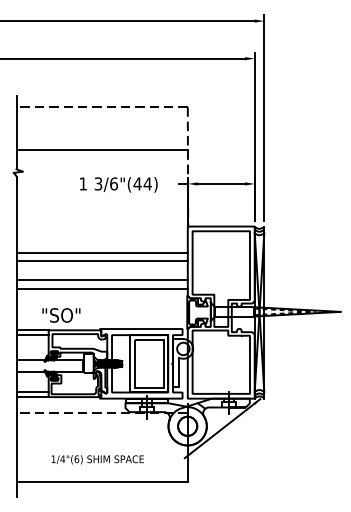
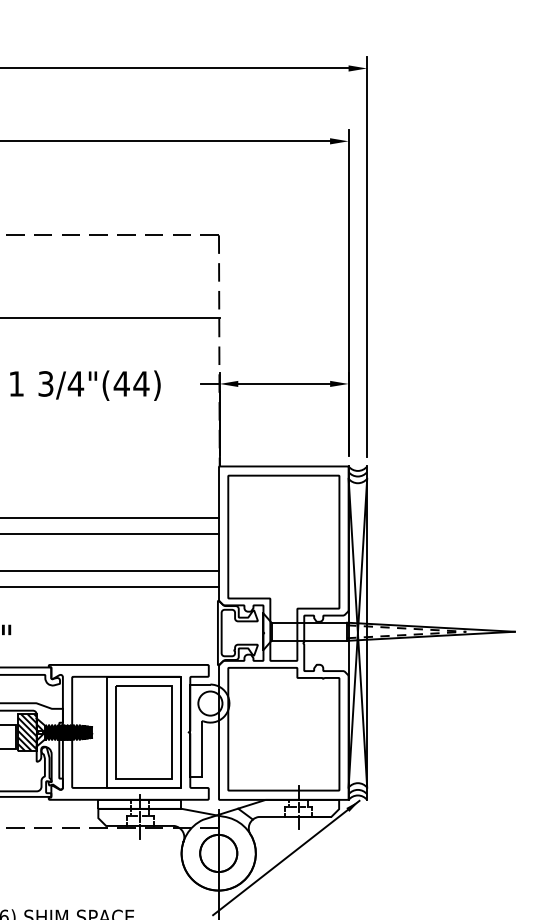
text: (113, 183) -> (75, 383), 3/6"(44) -> 3/4"(44)
hatch: (88, 363) -> (26, 731), added

